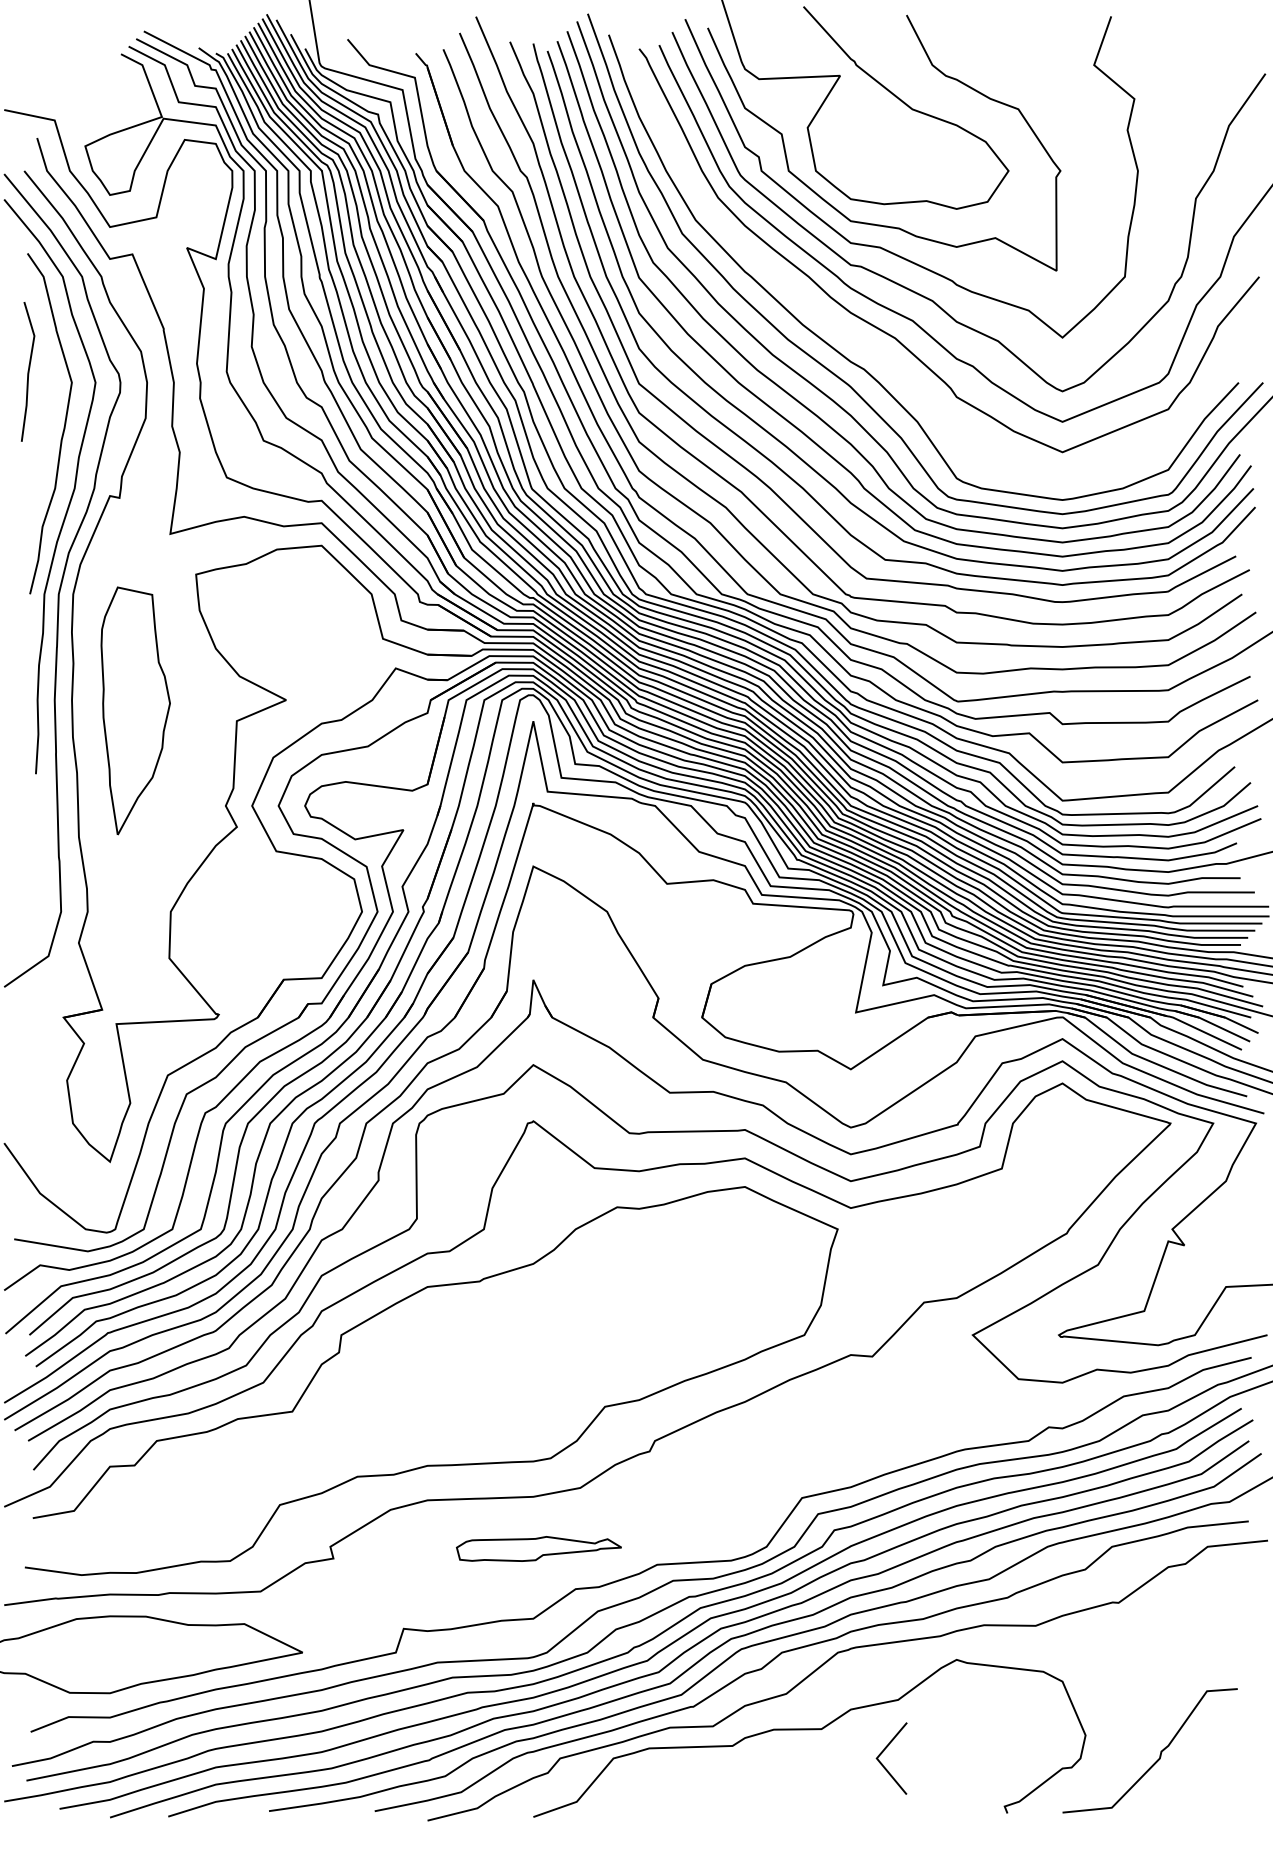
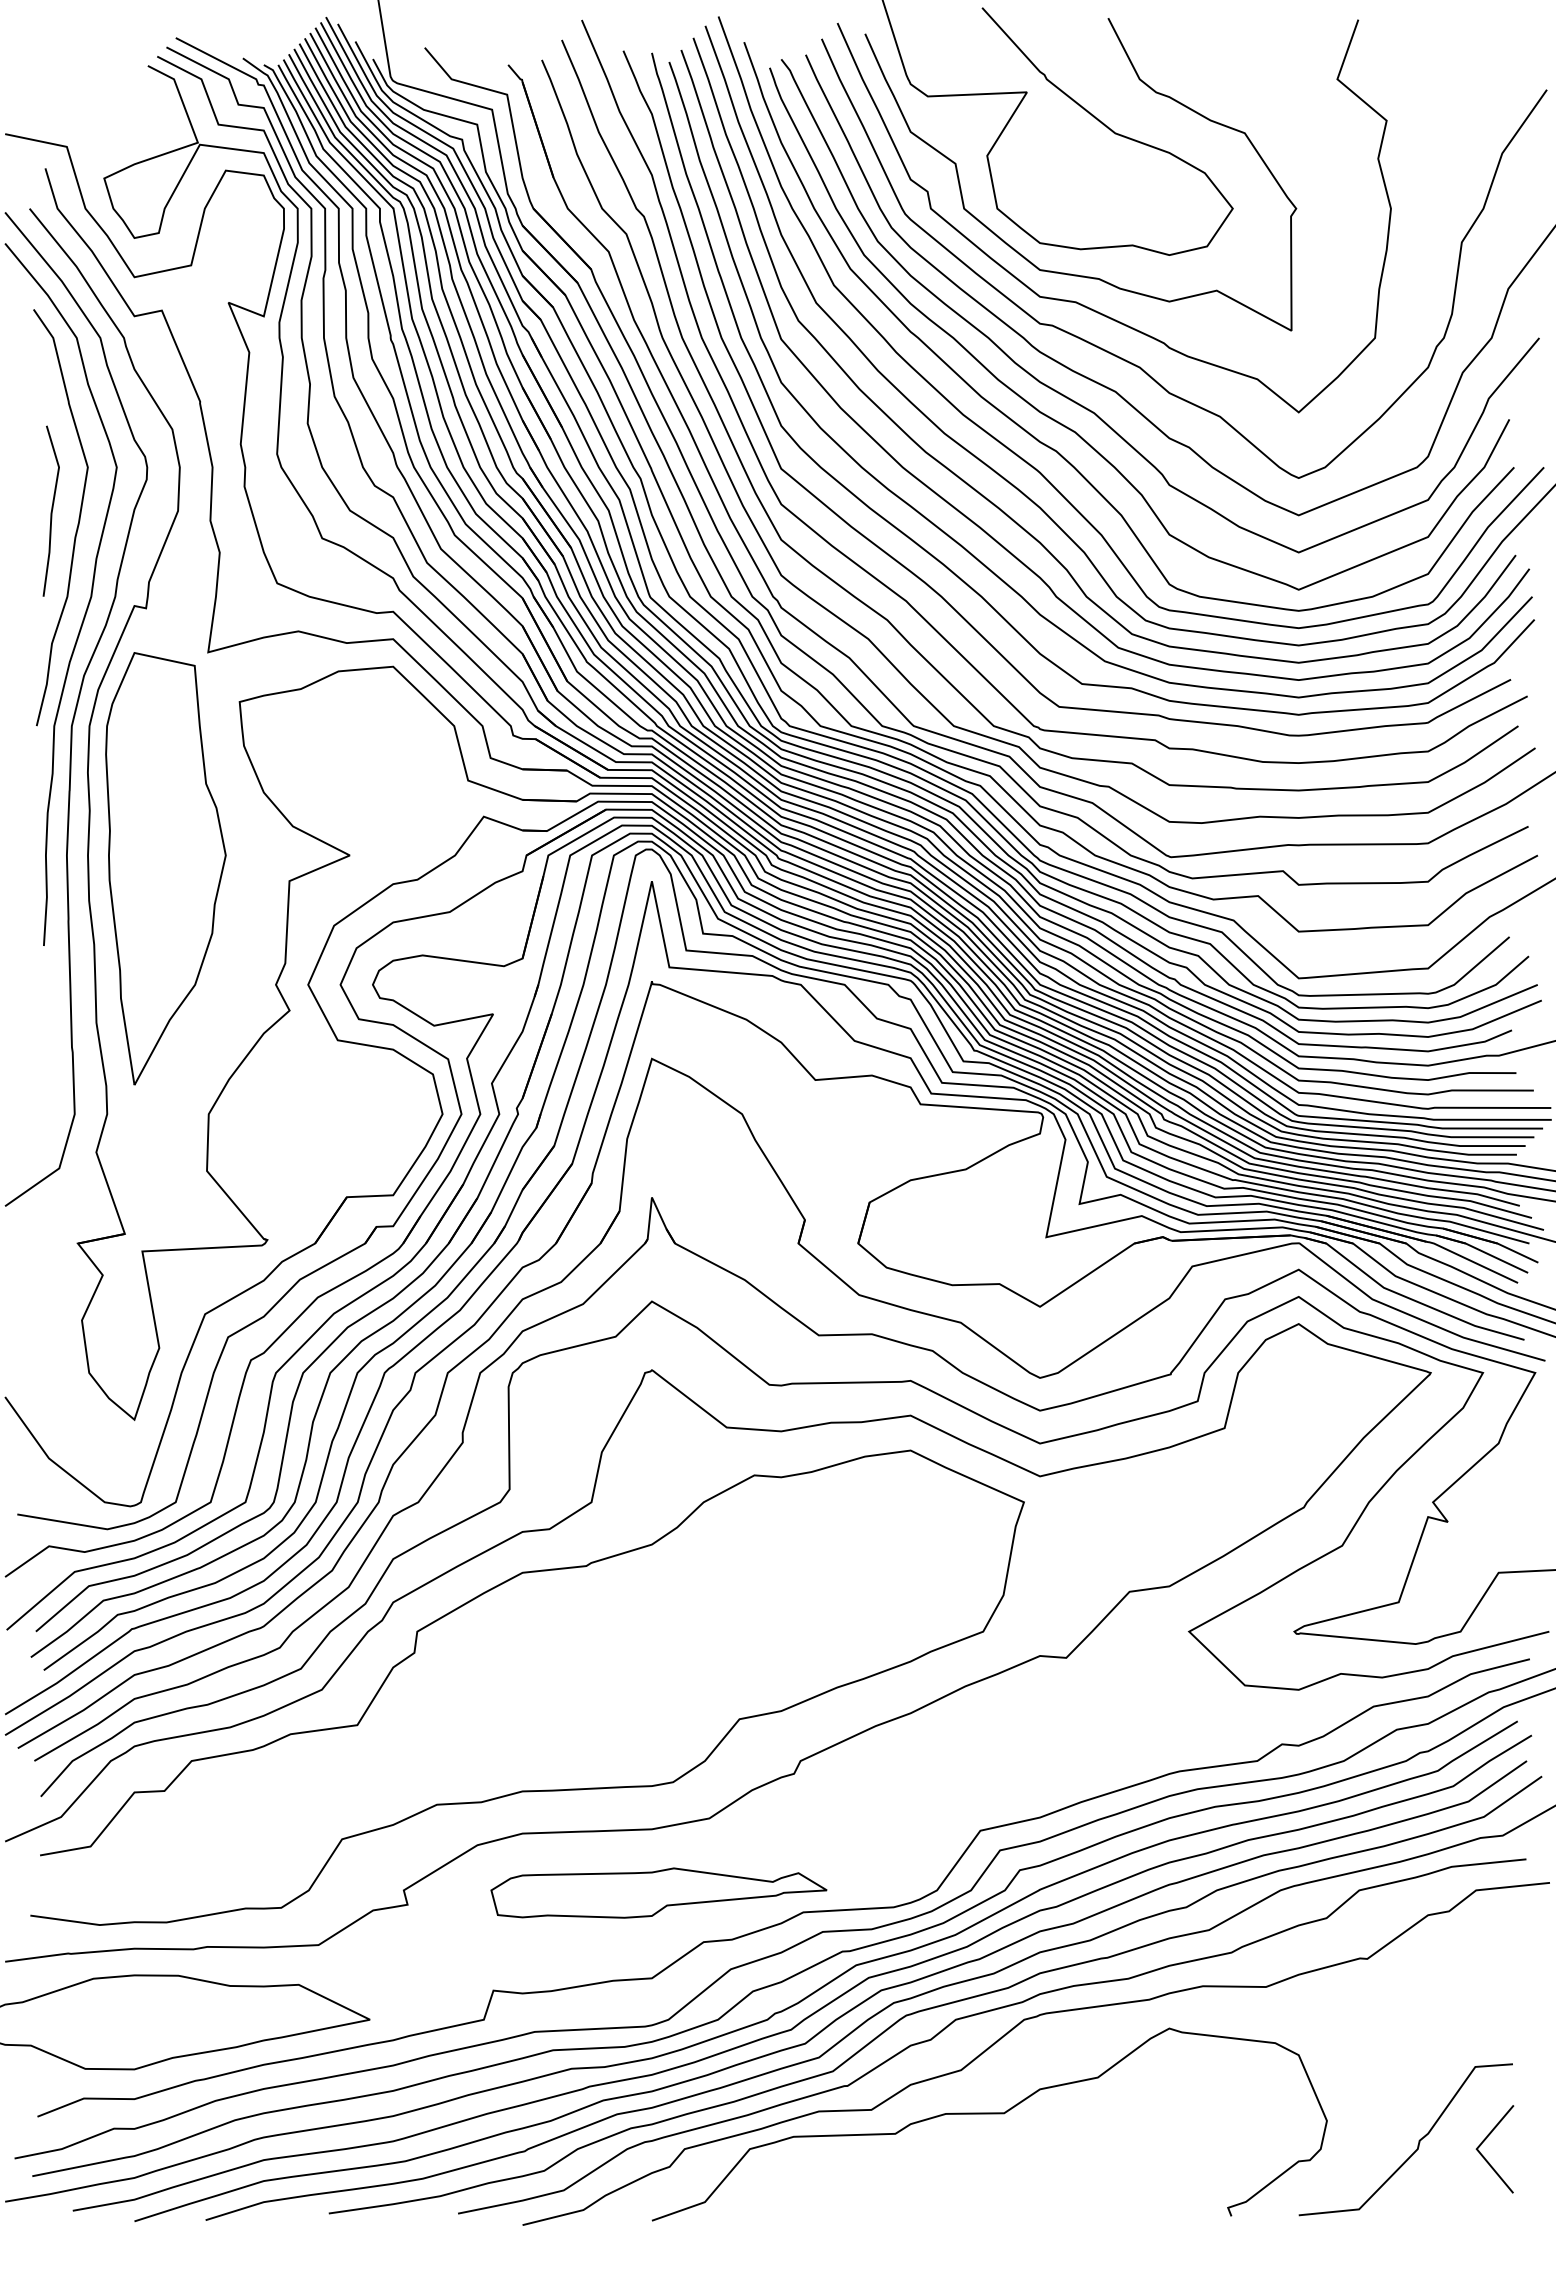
curve: (879, 352) -> (1074, 430), added
line: (28, 371) -> (51, 510), moved
part: (135, 710) -> (165, 868), size x1.43
part: (538, 1548) -> (658, 1892), size x1.67
line: (883, 1764) -> (1484, 2156), moved

